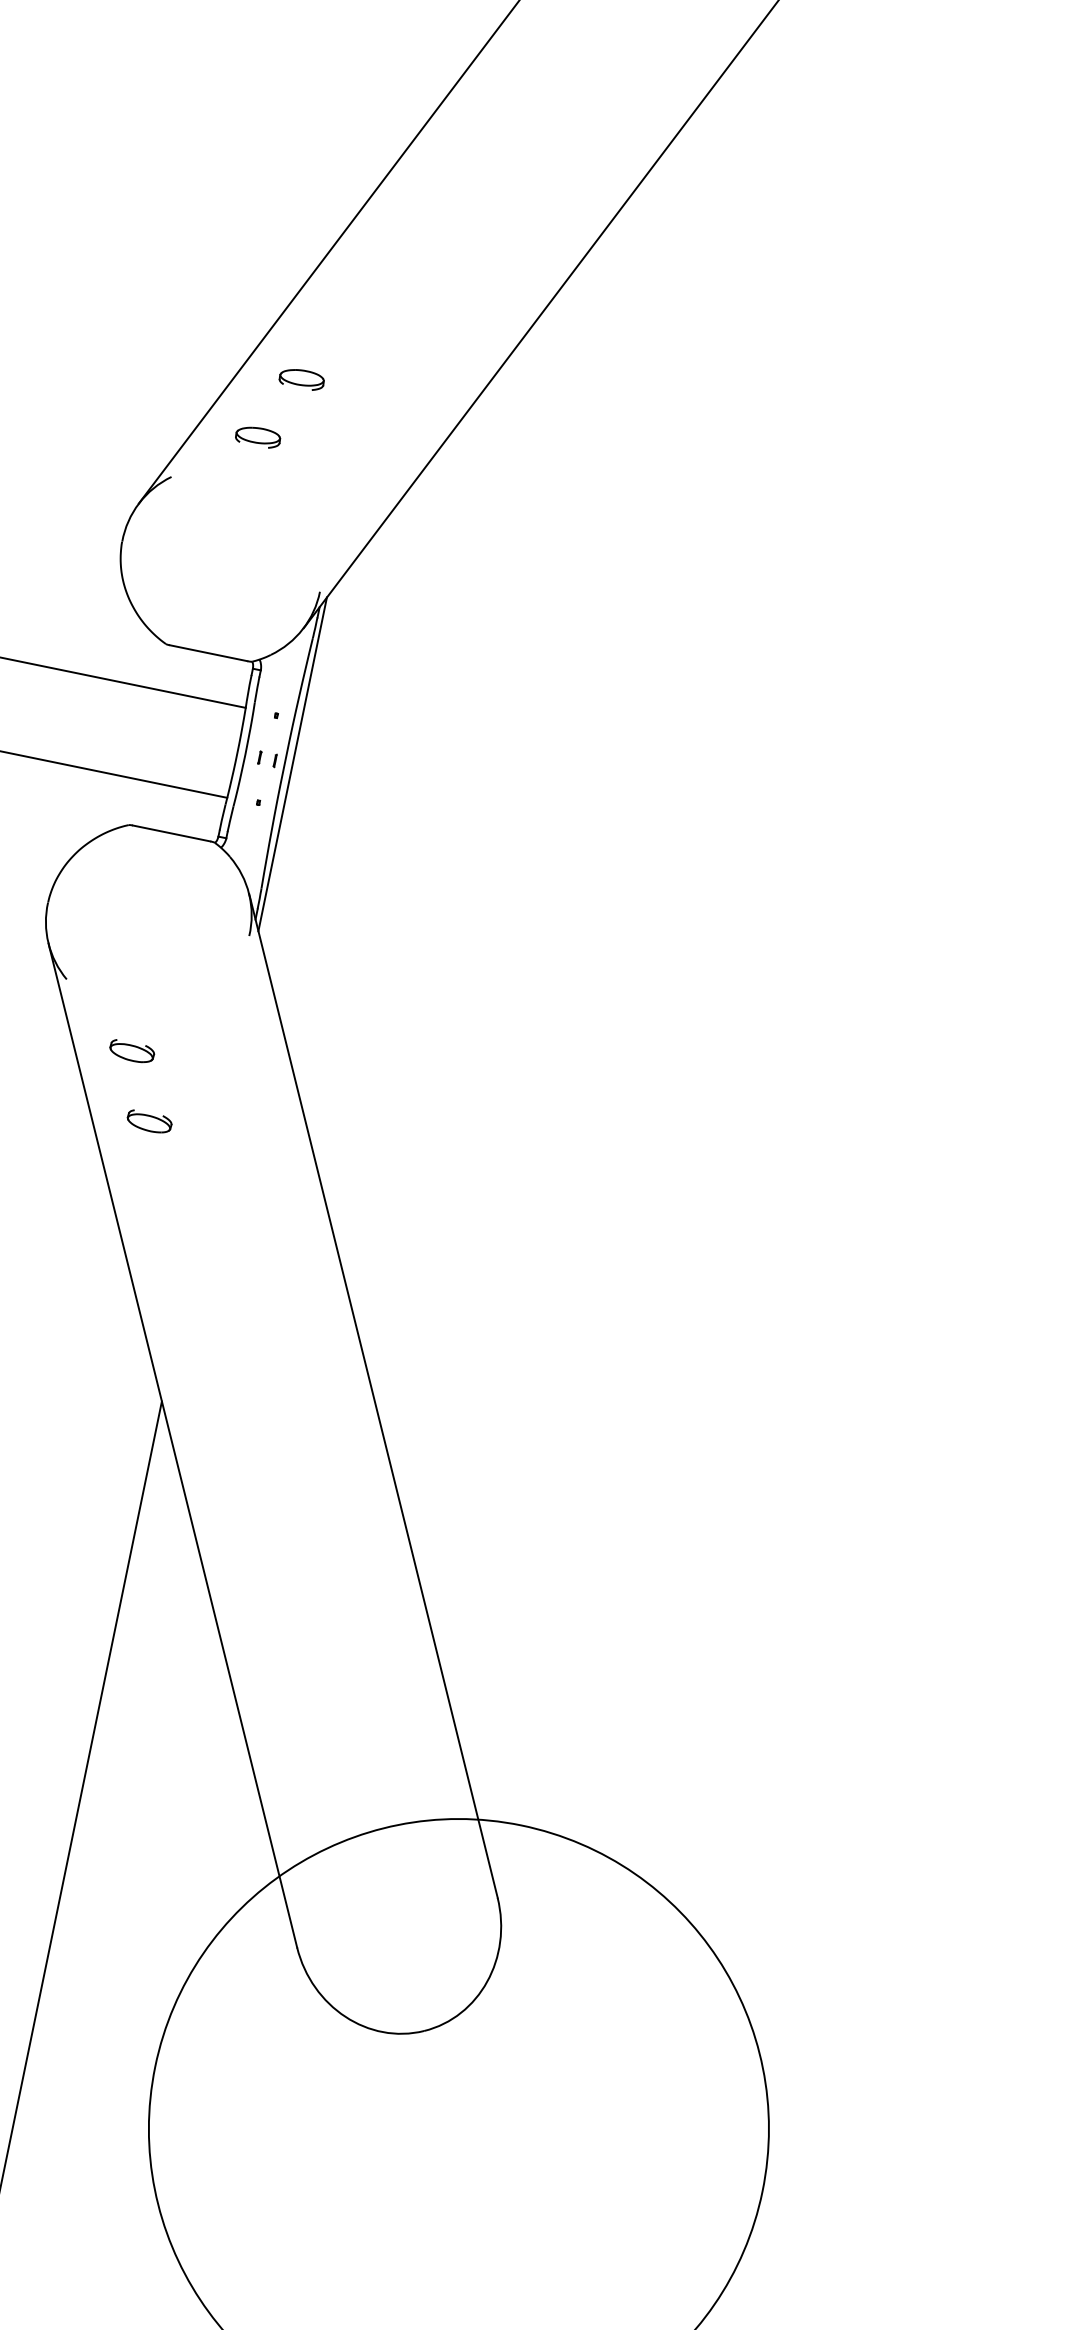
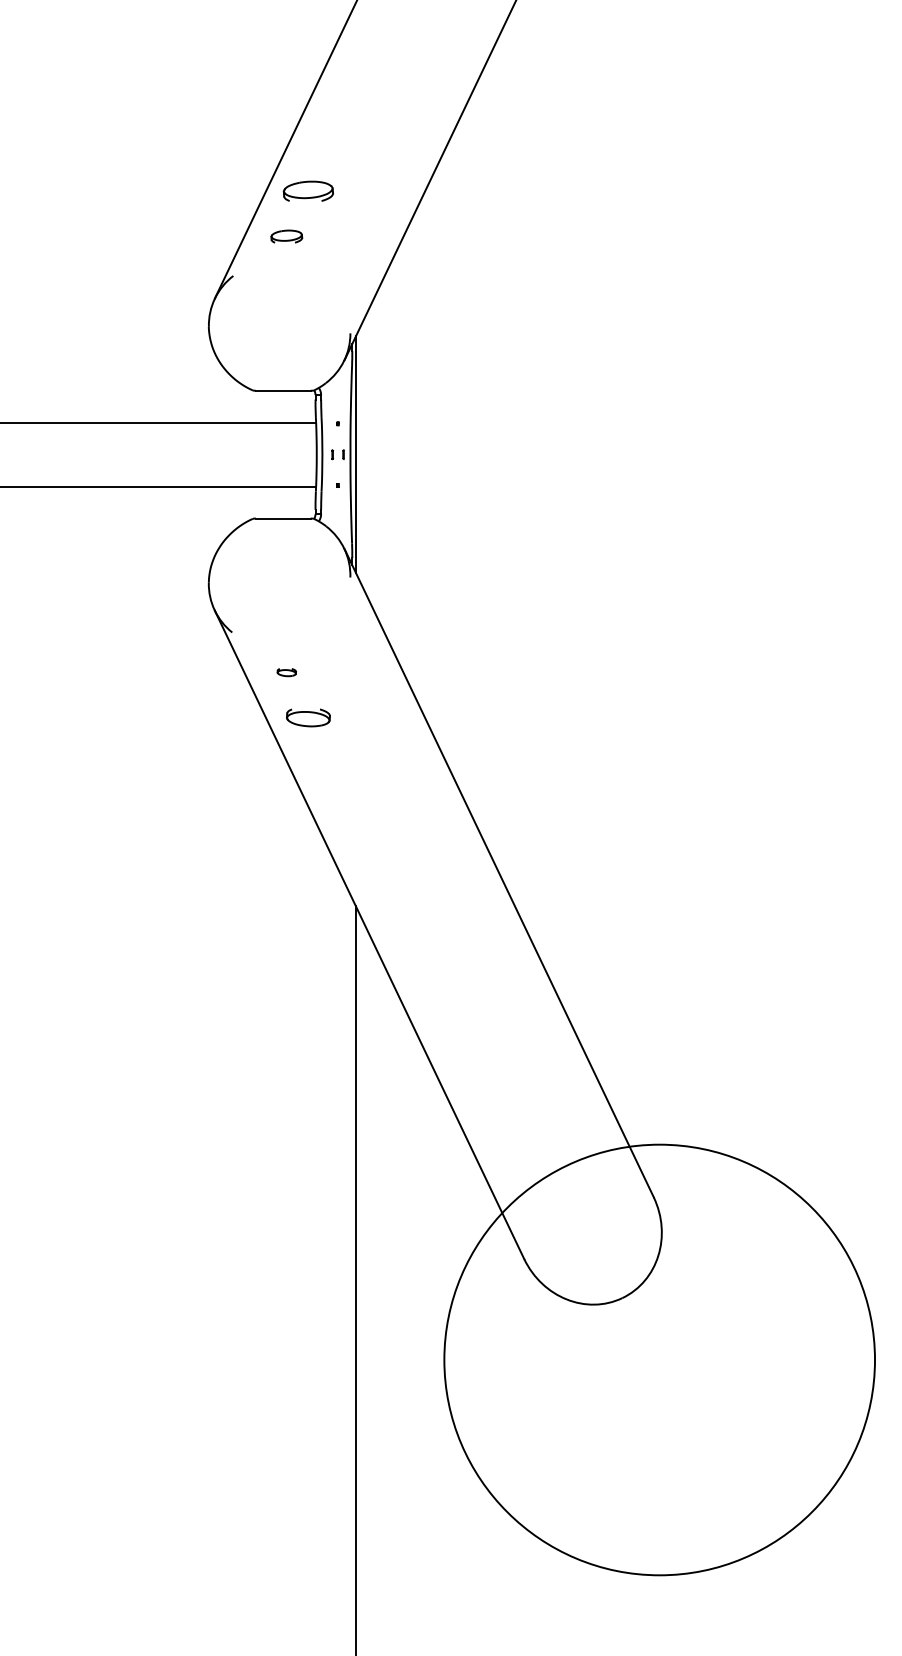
part: (302, 378) -> (308, 190), size x1.6
part: (131, 1051) -> (286, 672), size x0.6
part: (149, 1122) -> (308, 718), size x1.4

